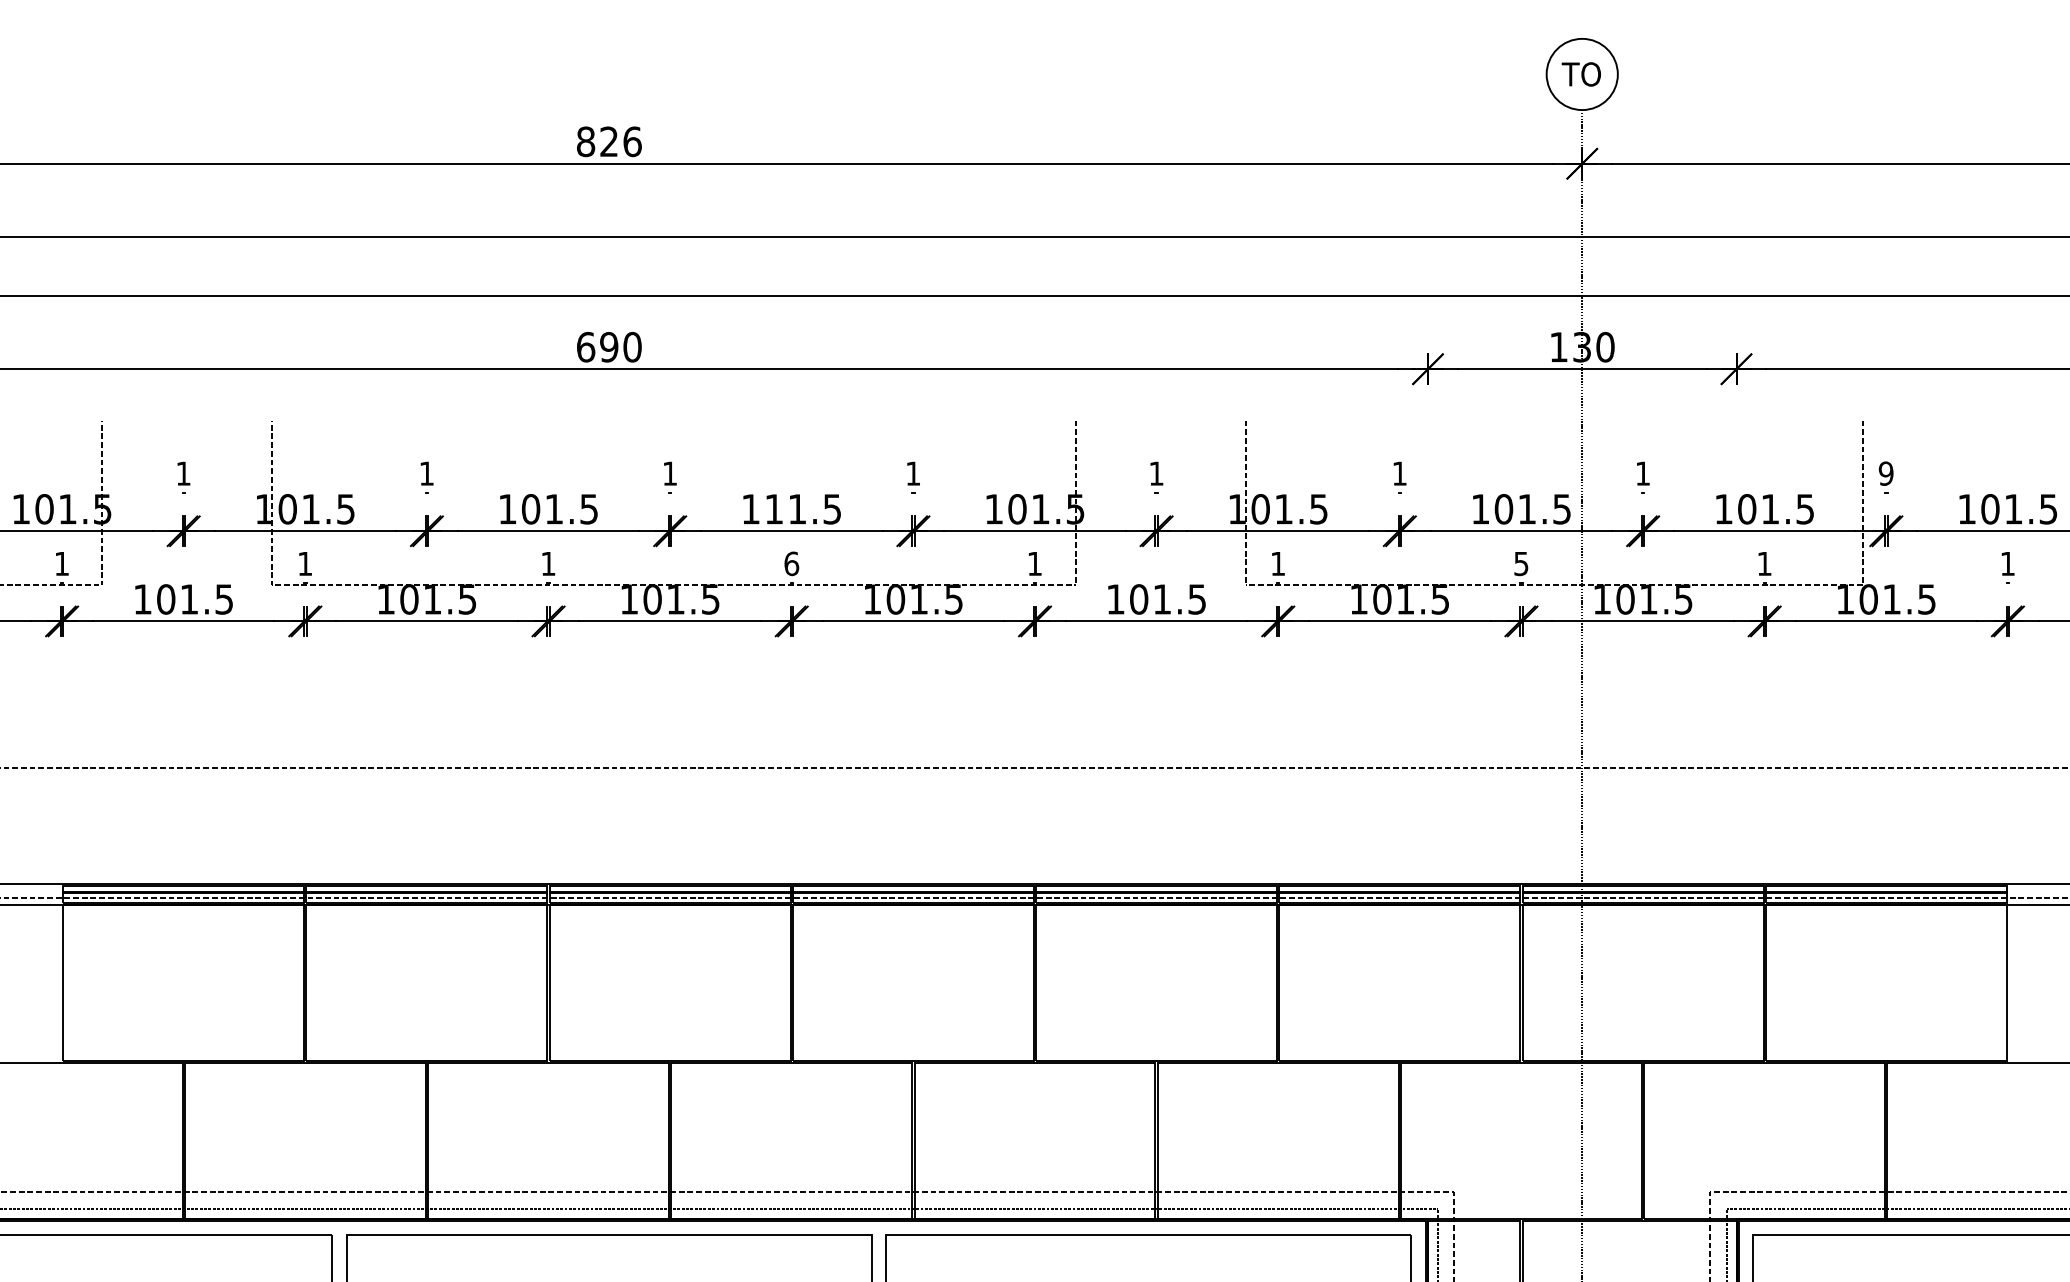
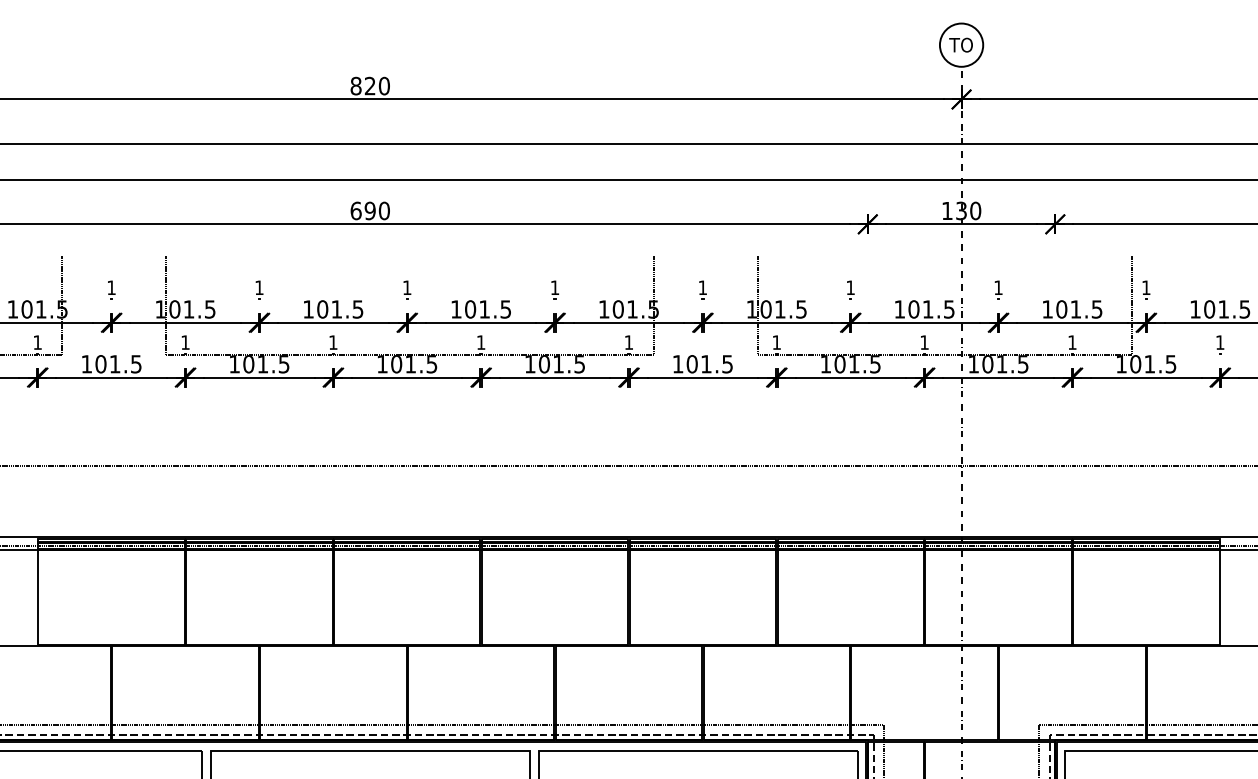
text: (632, 140) -> (384, 85), 826 -> 820
text: (1884, 473) -> (1145, 287), 9 -> 1
text: (774, 509) -> (470, 309), 111.5 -> 101.5
text: (790, 563) -> (480, 342), 6 -> 1
text: (1521, 563) -> (924, 342), 5 -> 1

